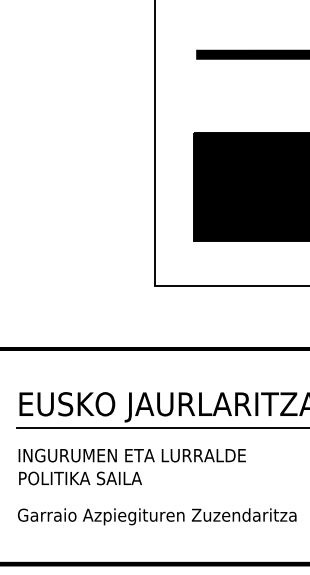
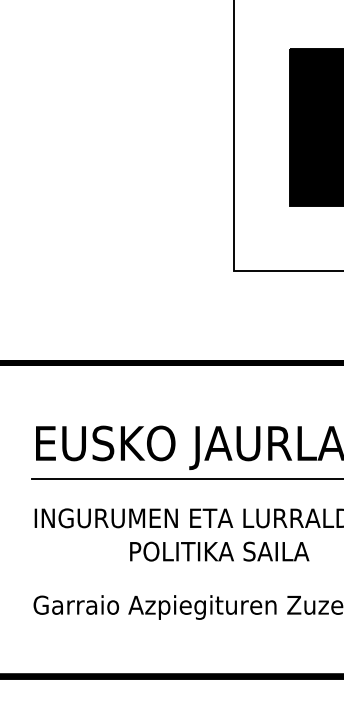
text: (80, 478) -> (219, 551), moved

